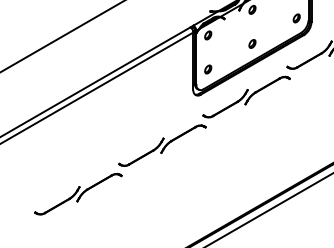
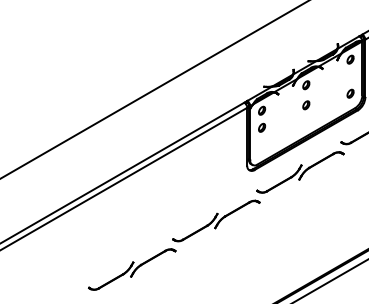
part: (252, 44) -> (306, 105), moved
part: (208, 69) -> (262, 127), moved

